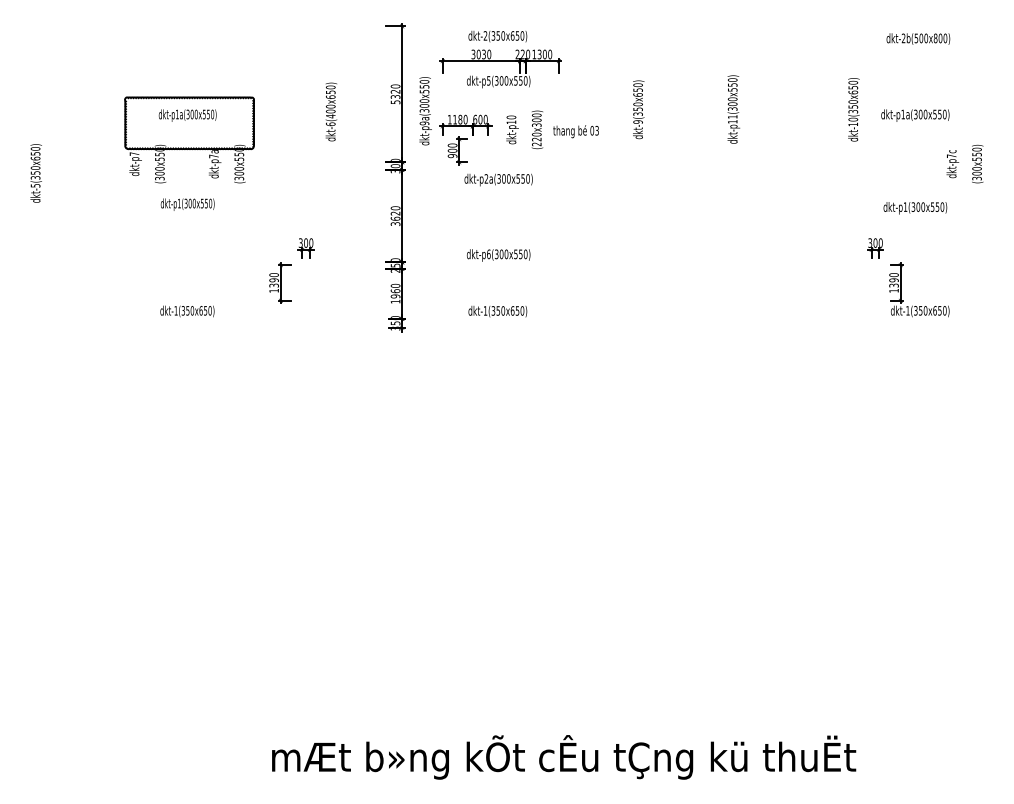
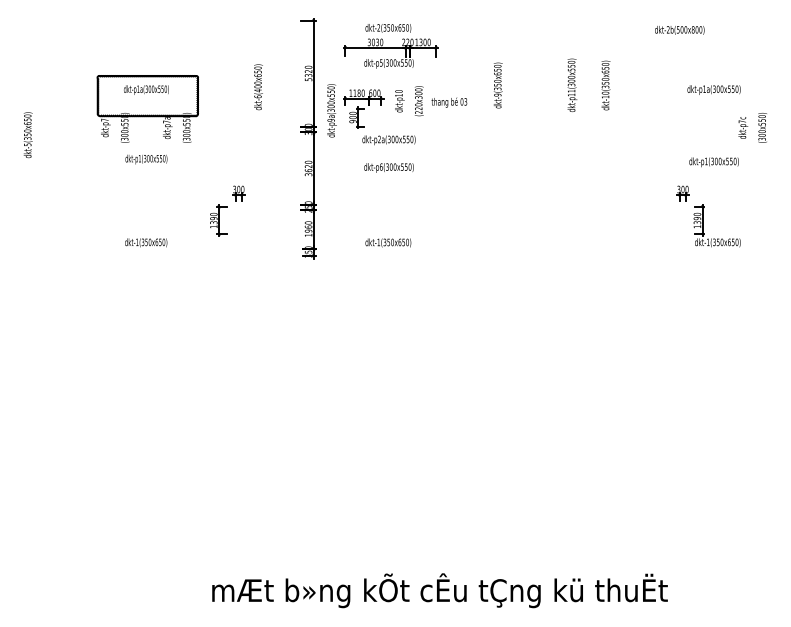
text: (918, 38) -> (679, 29), moved
text: (853, 109) -> (605, 85), moved
text: (425, 111) -> (331, 111), moved
text: (498, 255) -> (388, 168), moved

